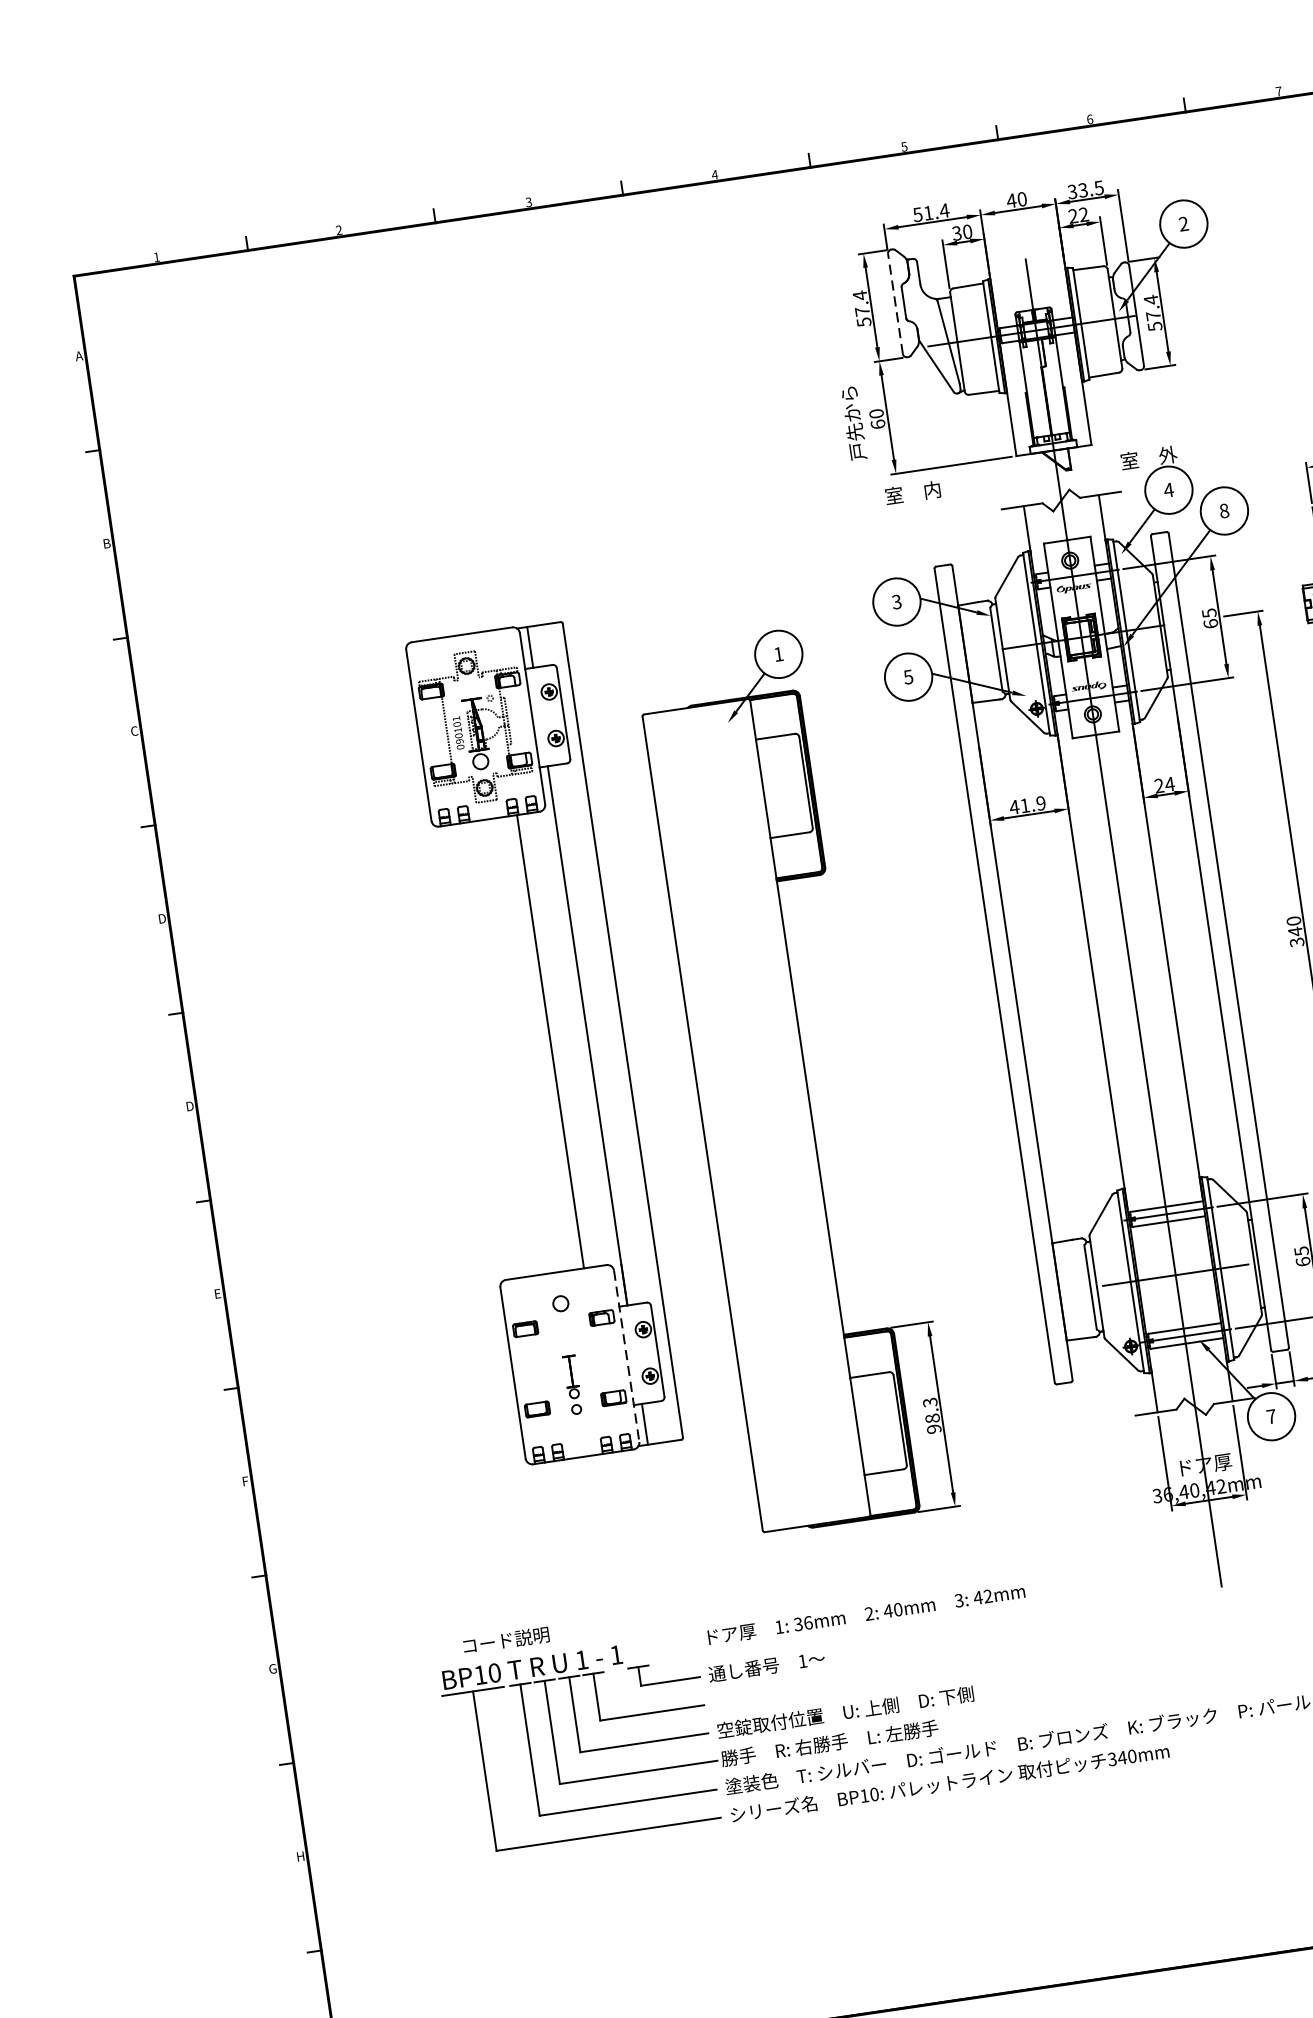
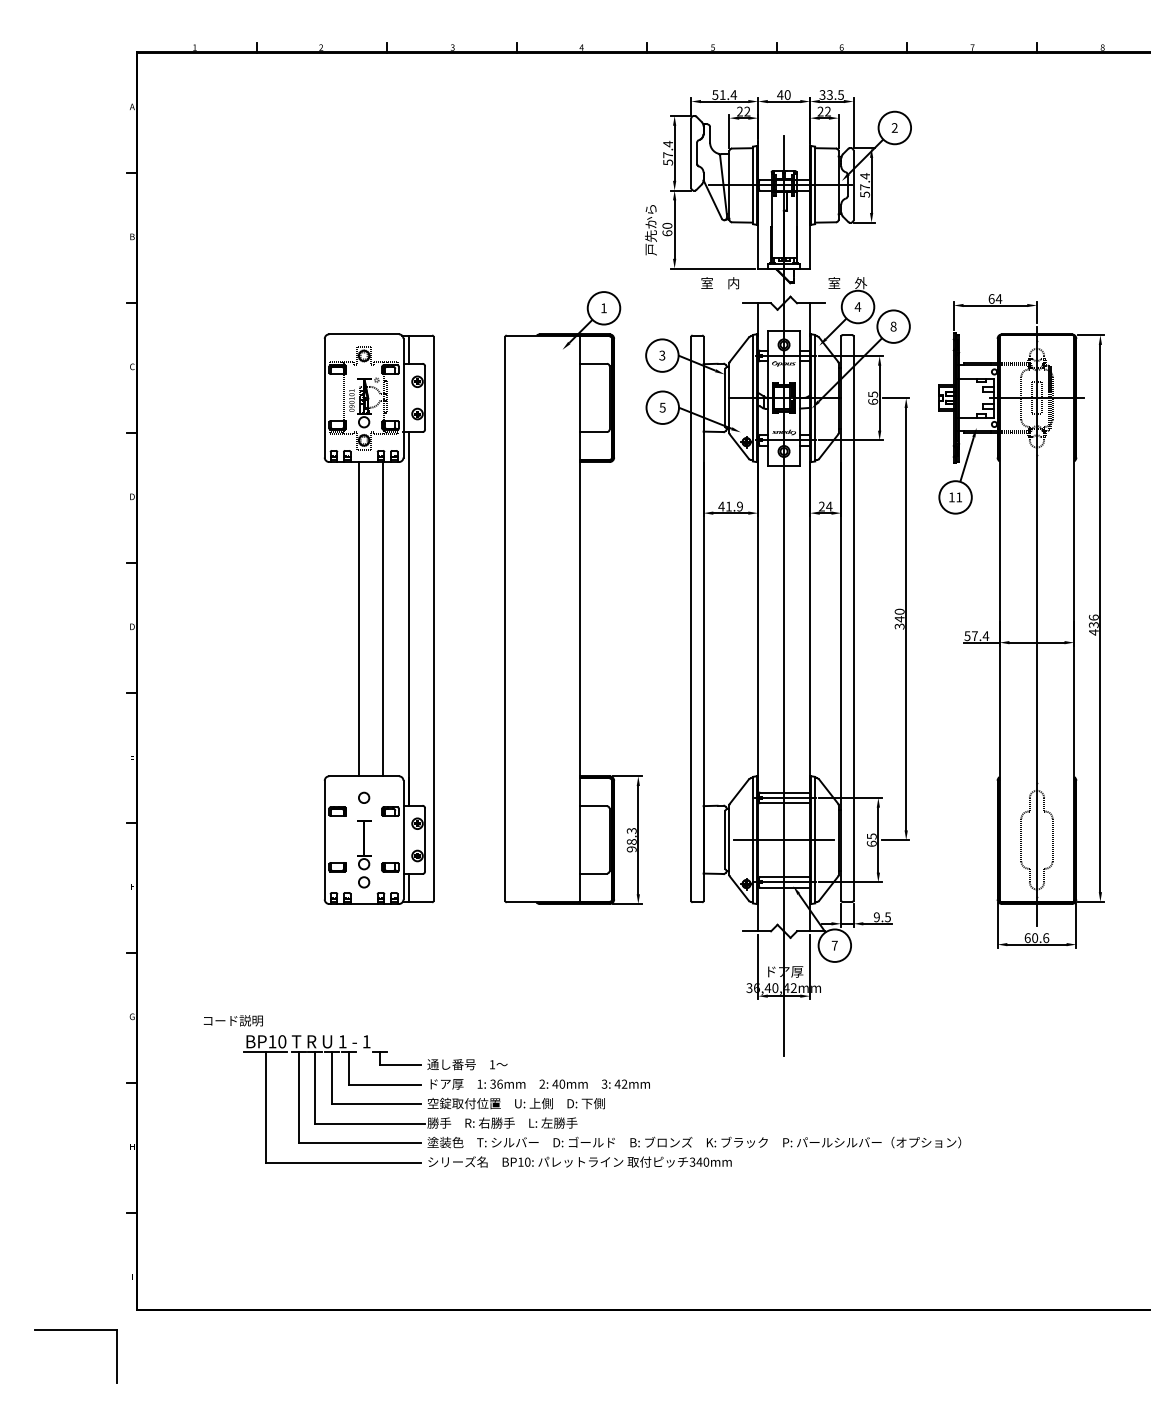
text: (961, 232) -> (743, 111), 30 -> 22
line: (895, 304) -> (691, 153), dashed -> solid
text: (912, 493) -> (719, 283), moved
line: (514, 1047) -> (358, 619), added
part: (796, 1078) -> (573, 597), moved
line: (626, 1356) -> (403, 840), dashed -> solid
part: (573, 1385) -> (364, 854), size x1.67
text: (865, 1614) -> (539, 1084), moved
text: (504, 1640) -> (232, 1020), moved

